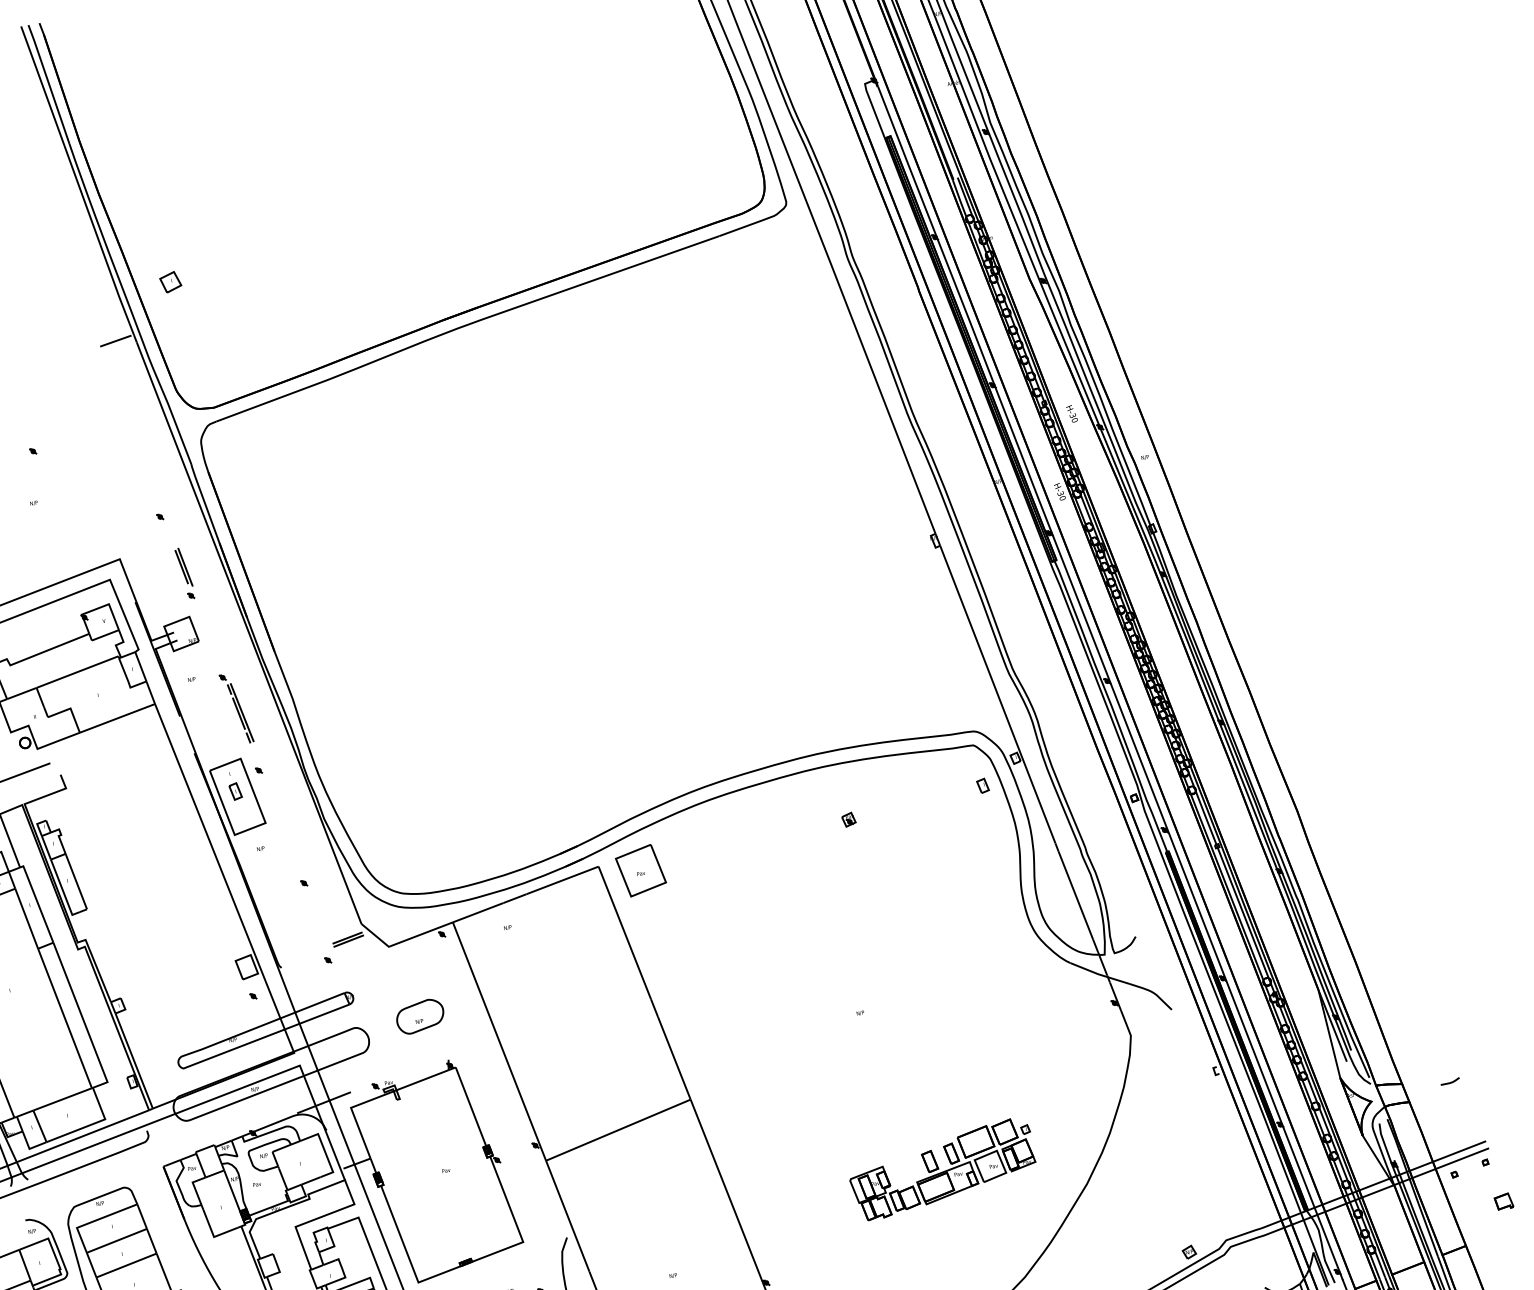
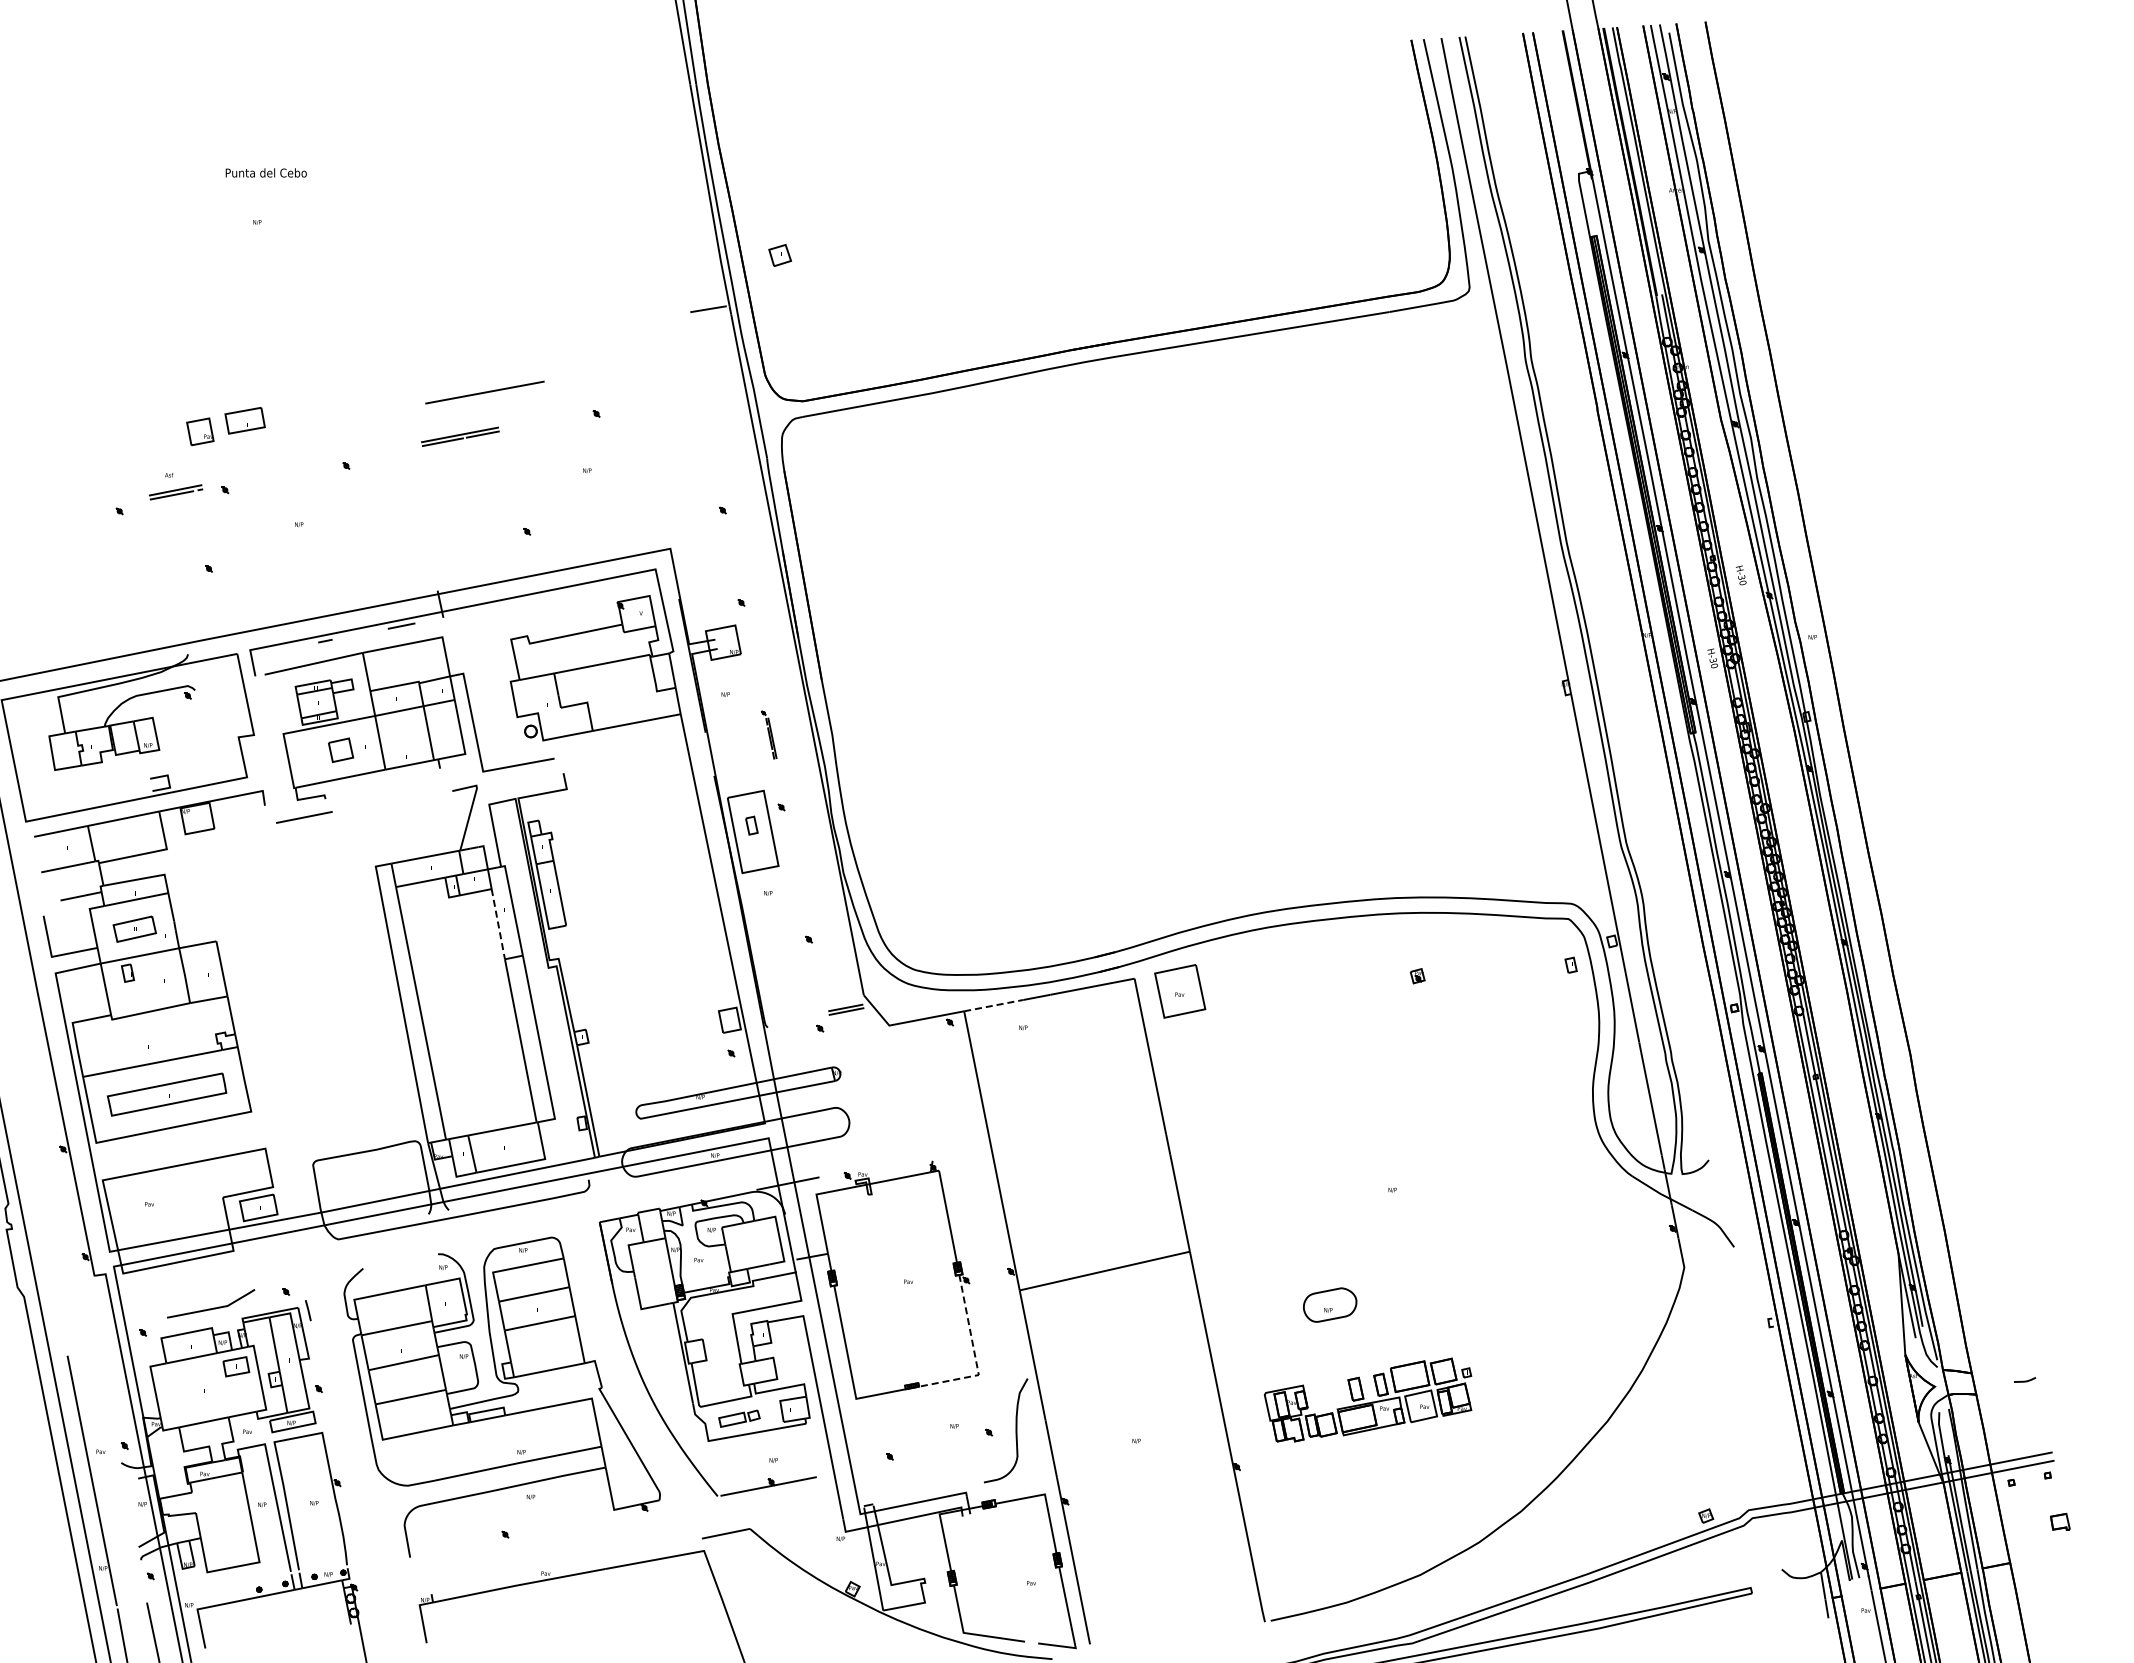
part: (183, 566) -> (738, 569), removed
part: (236, 708) -> (769, 734), size x0.6
line: (478, 912) -> (994, 1005), solid -> dashed
line: (26, 918) -> (498, 924), solid -> dashed
part: (420, 1016) -> (1330, 1304), moved
part: (942, 1168) -> (1368, 1399), moved
line: (517, 1225) -> (975, 1355), solid -> dashed

